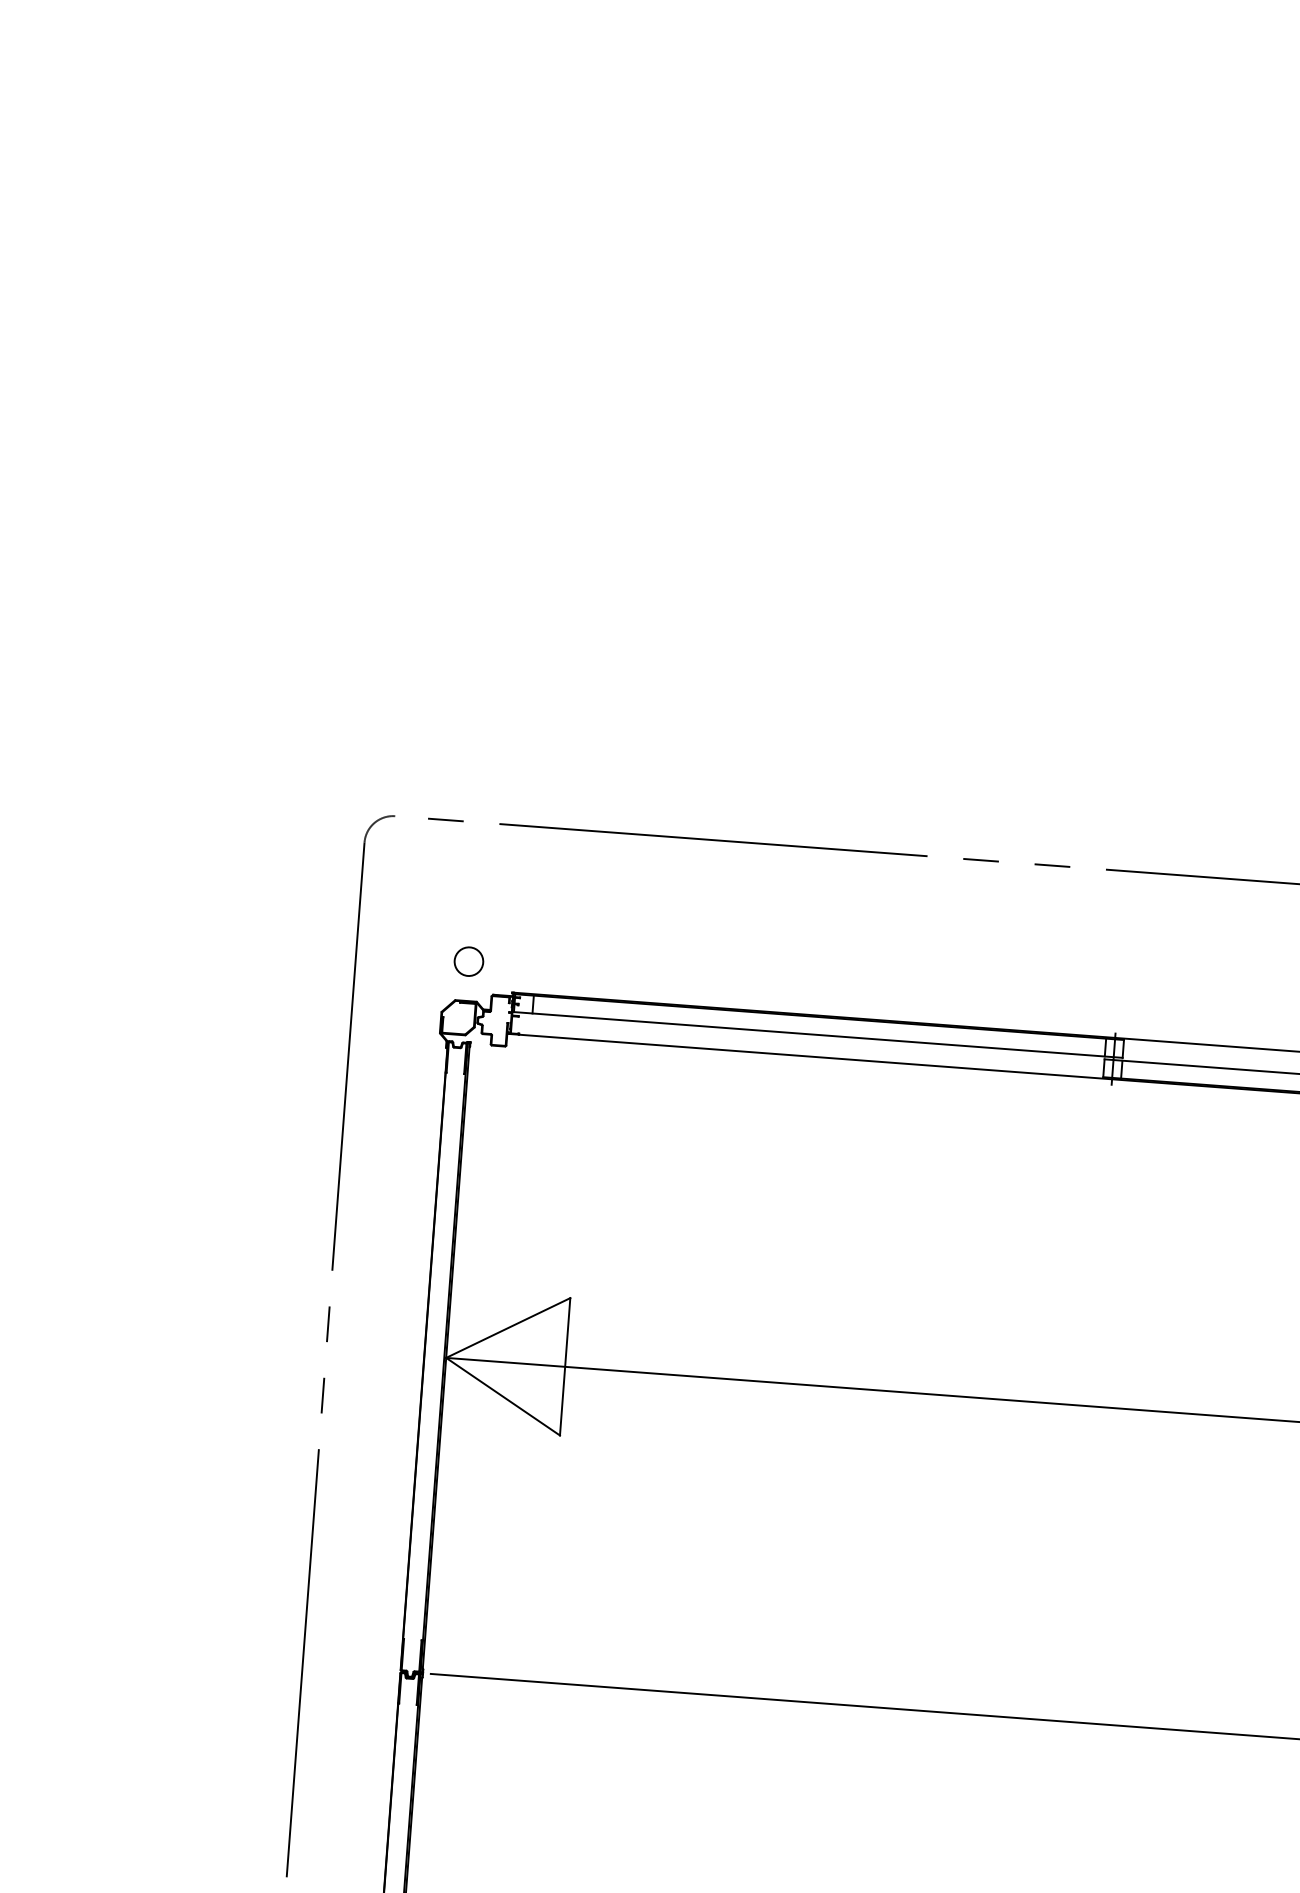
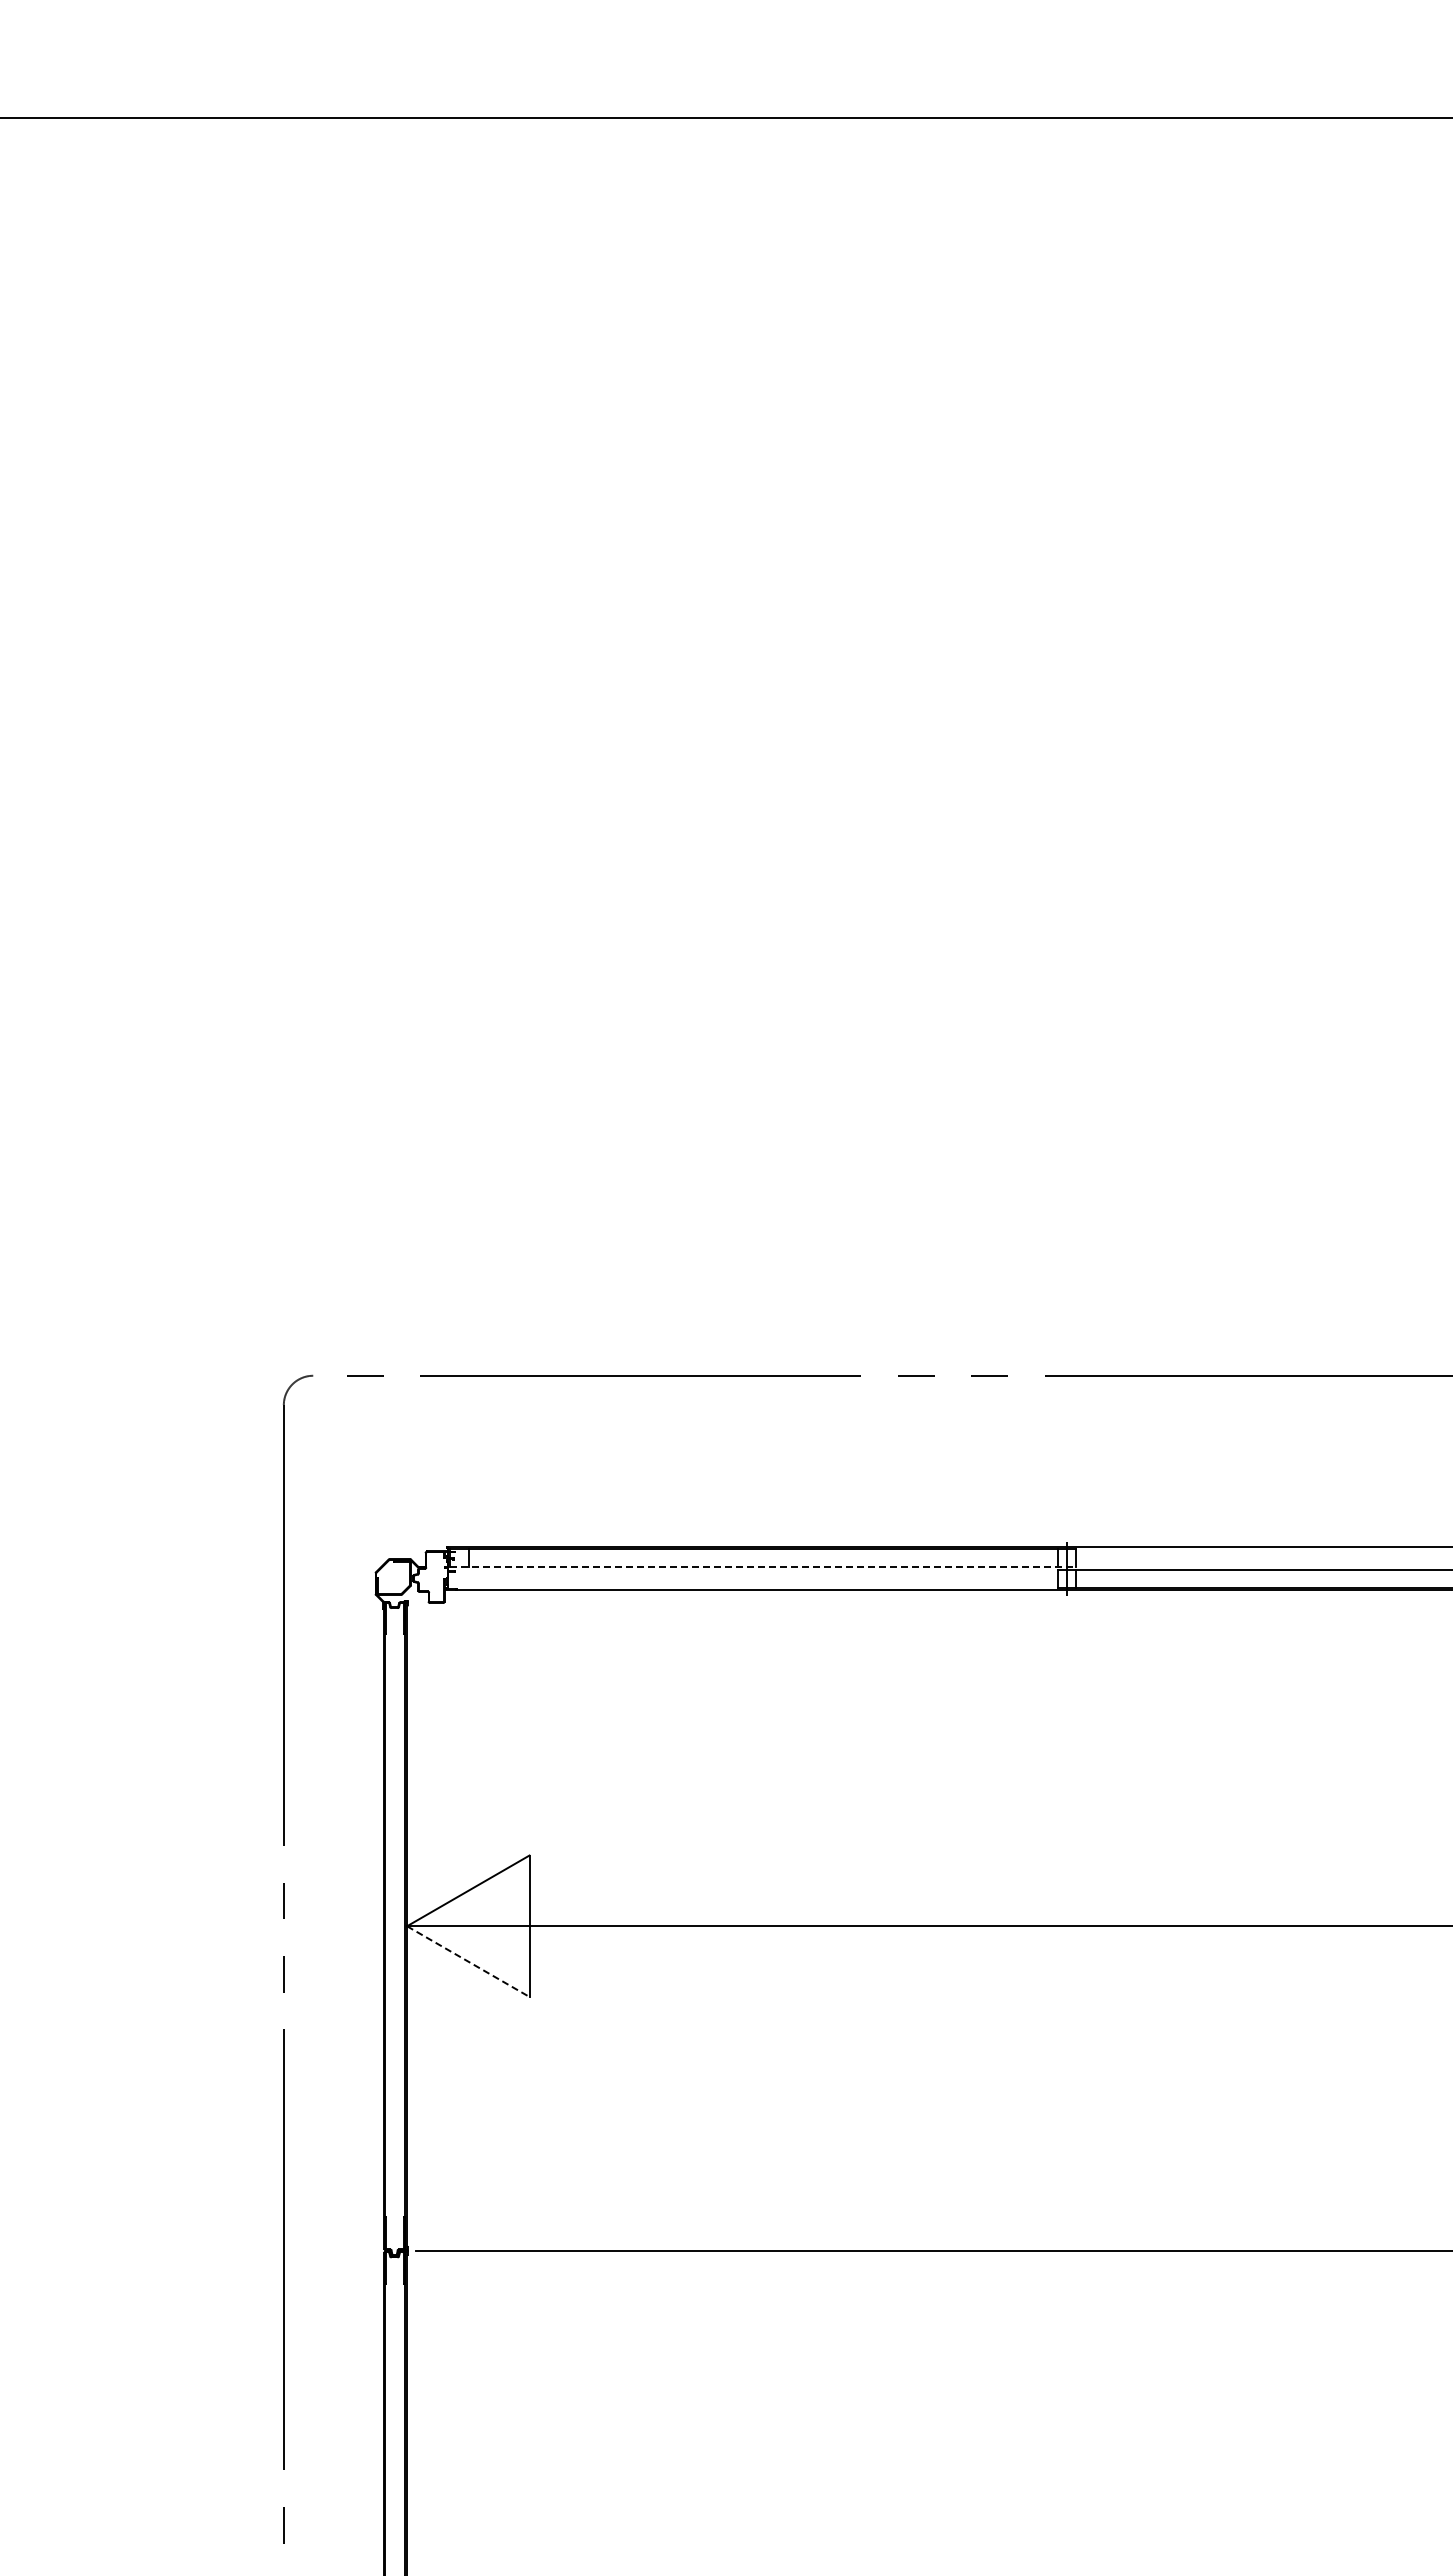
circle: (468, 961) -> (399, 1518), removed
line: (818, 1035) -> (763, 1567), solid -> dashed
line: (503, 1396) -> (468, 1961), solid -> dashed

